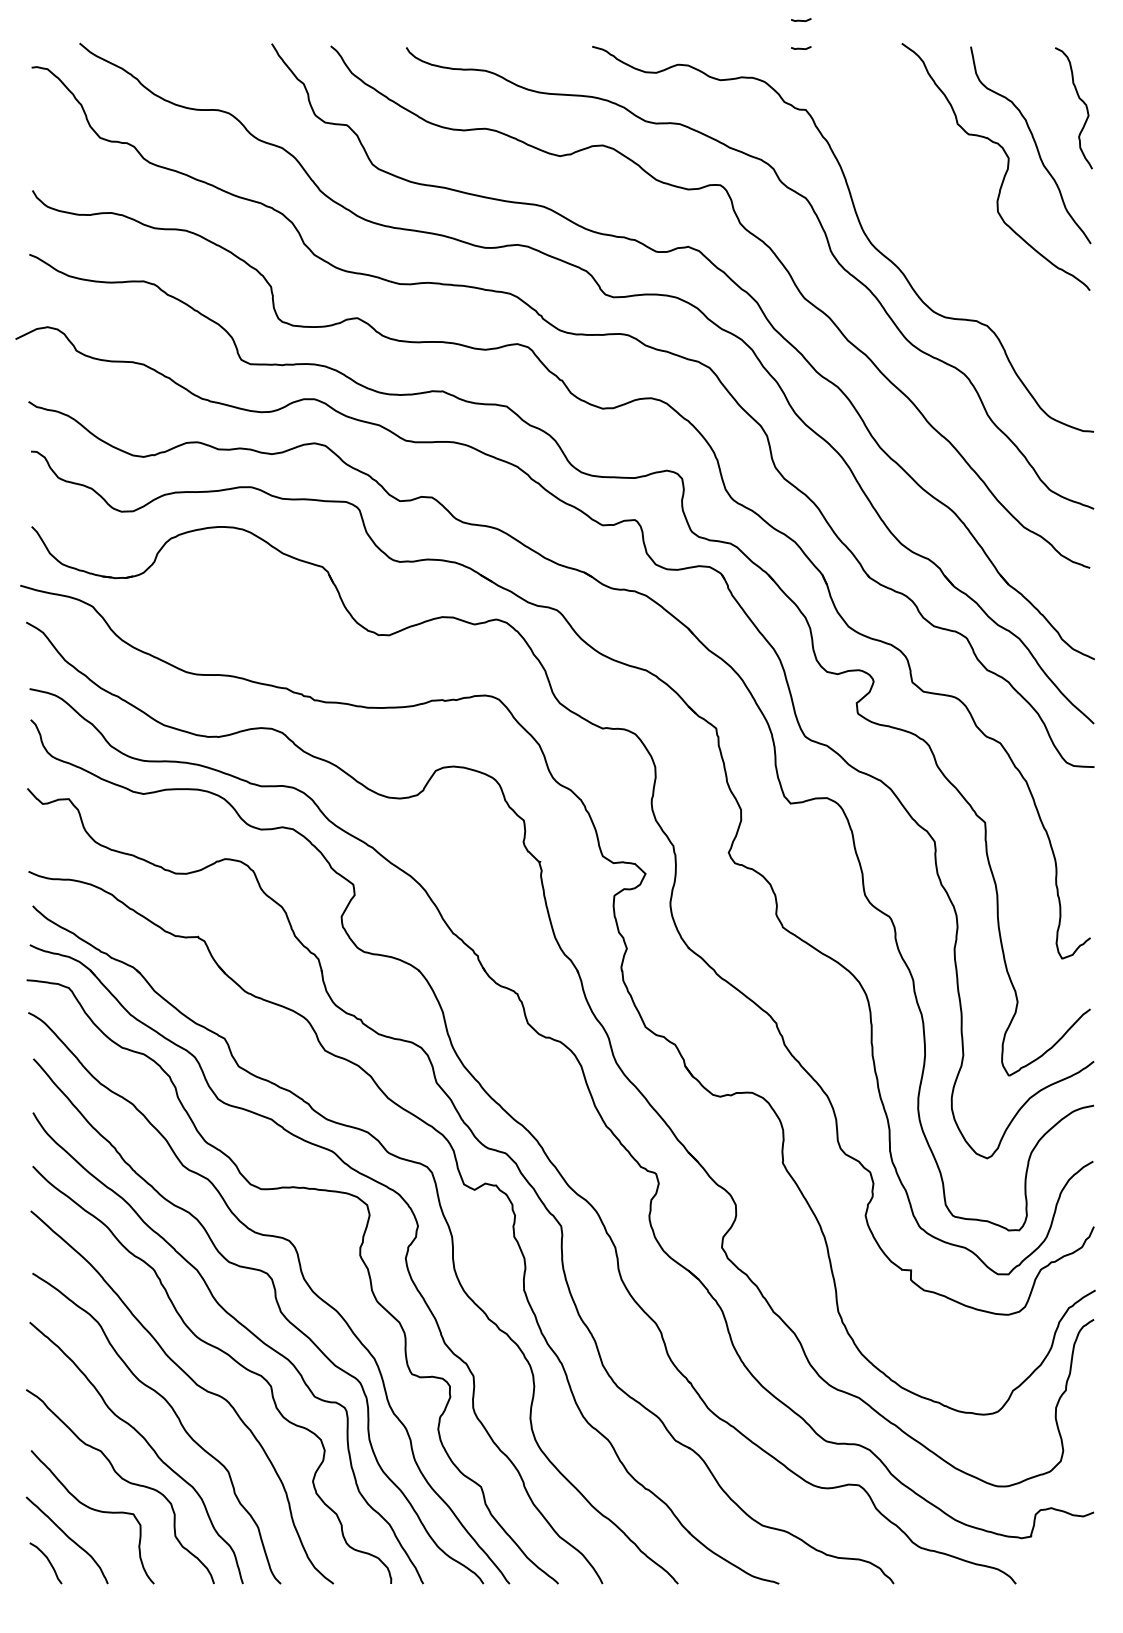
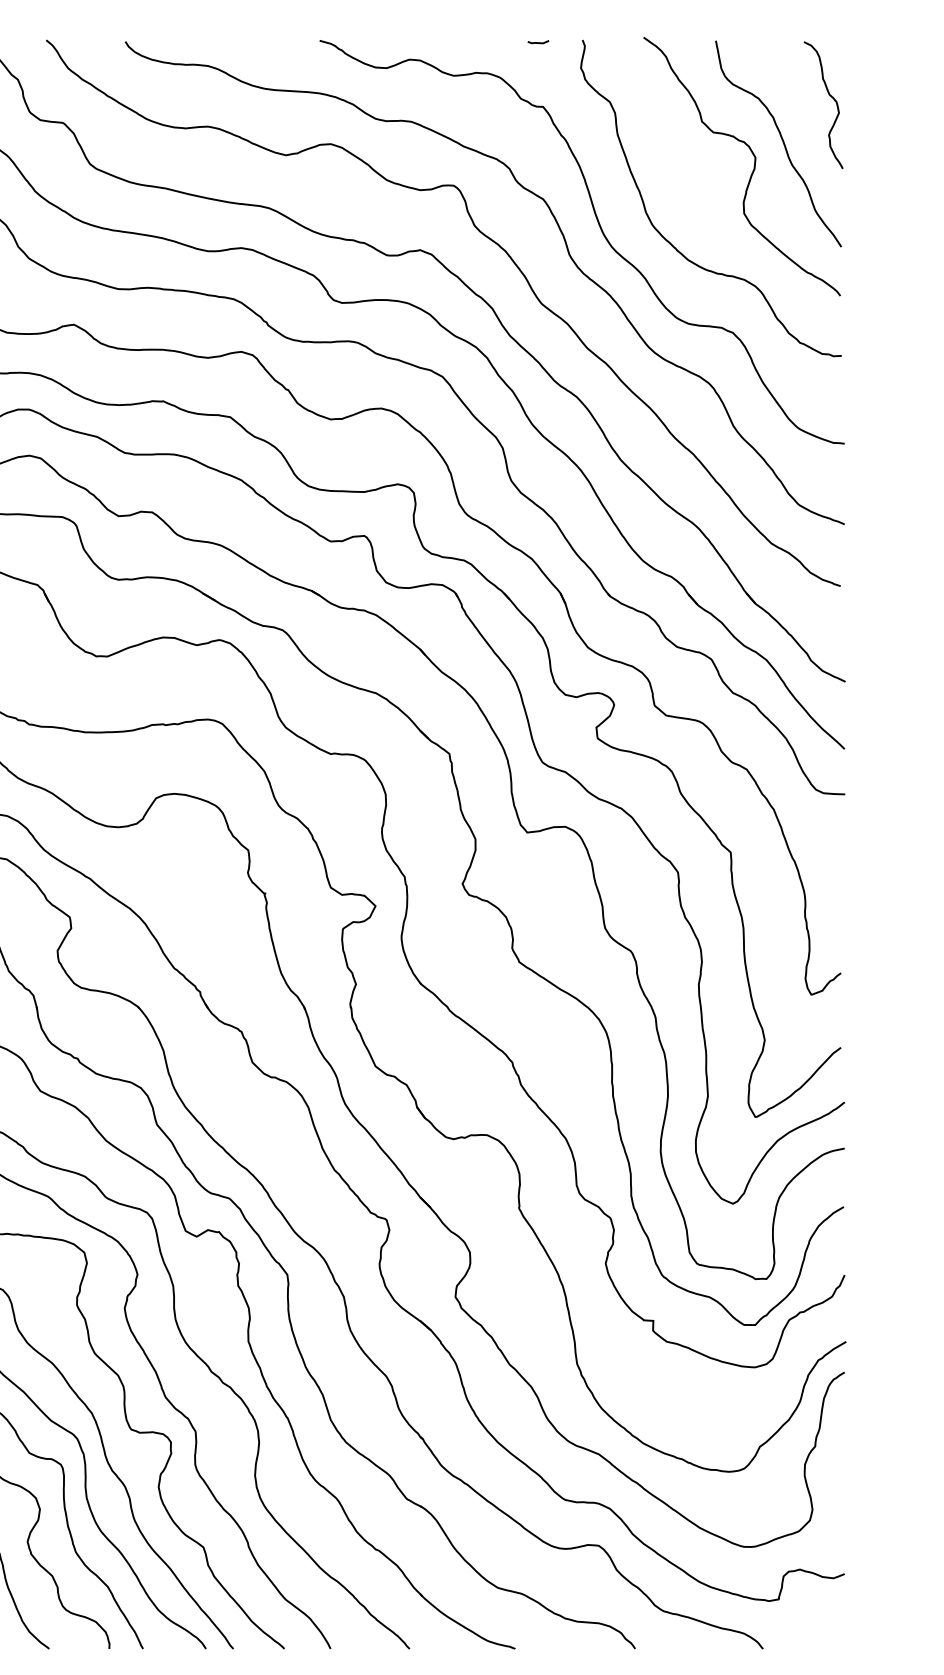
line: (800, 19) -> (537, 12), removed
curve: (925, 237) -> (668, 240), added

